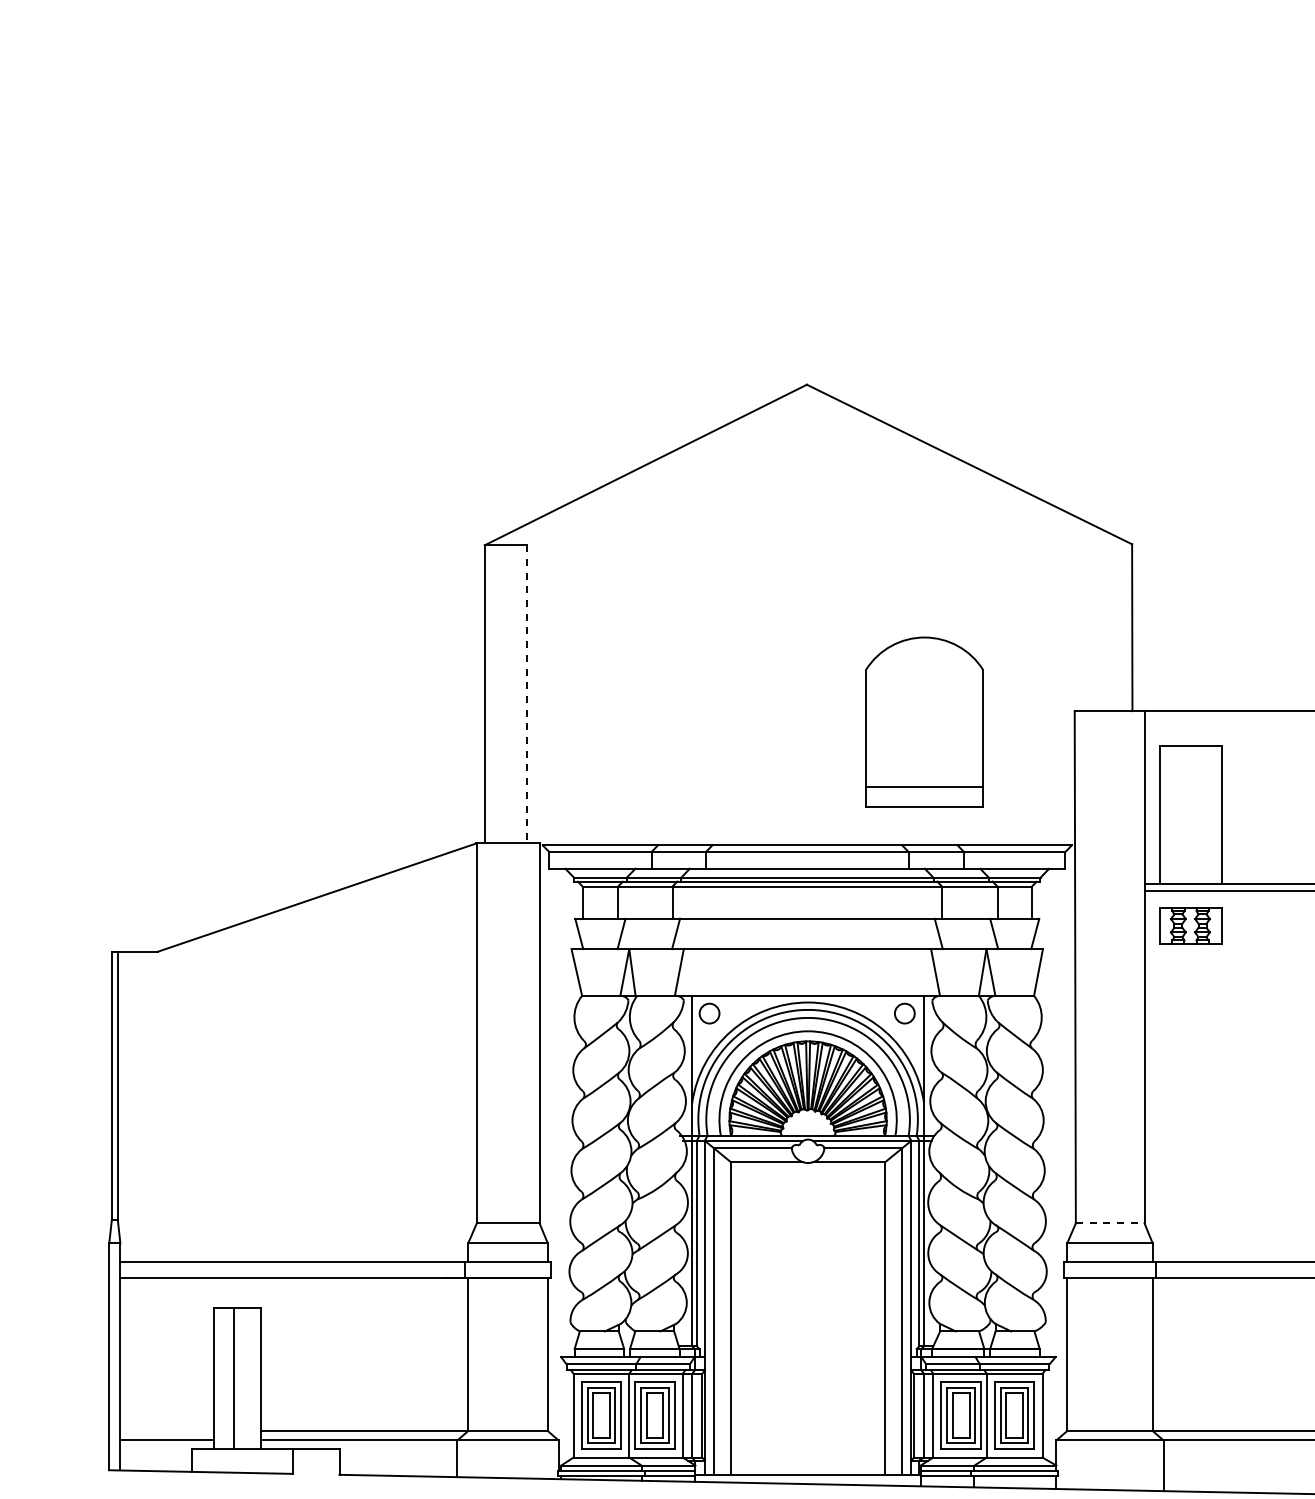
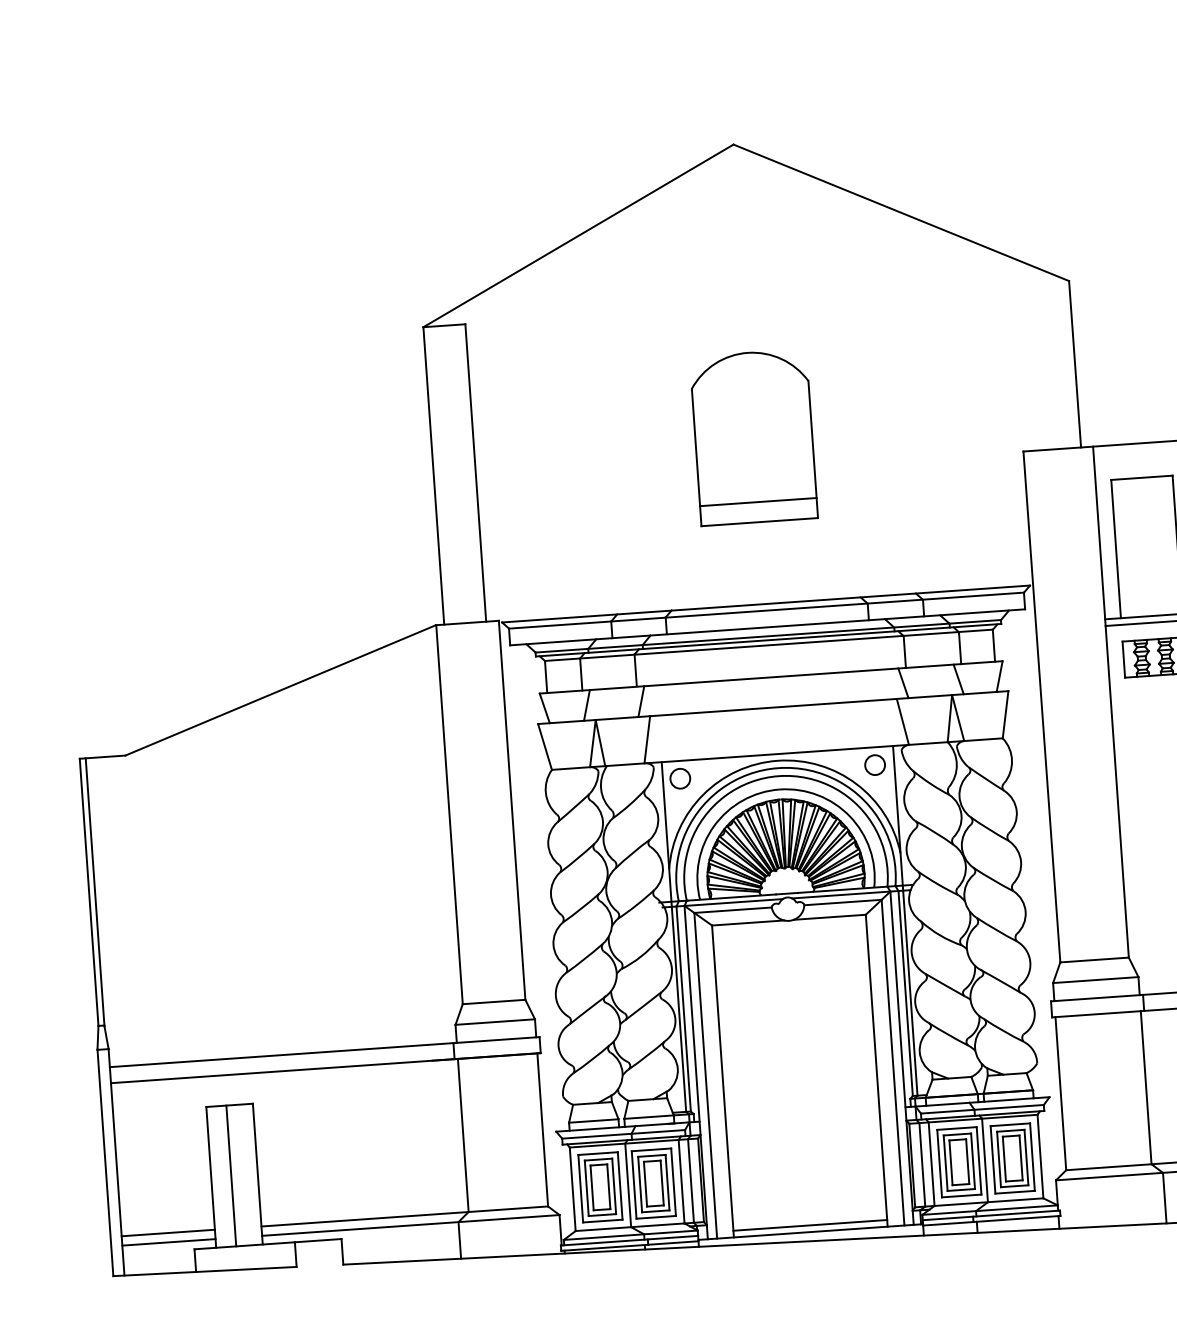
line: (526, 694) -> (475, 473), dashed -> solid
part: (924, 721) -> (753, 436), moved
line: (1110, 1223) -> (1094, 960), dashed -> solid
line: (166, 1431) -> (167, 1233), added
line: (808, 1468) -> (810, 1225), added

